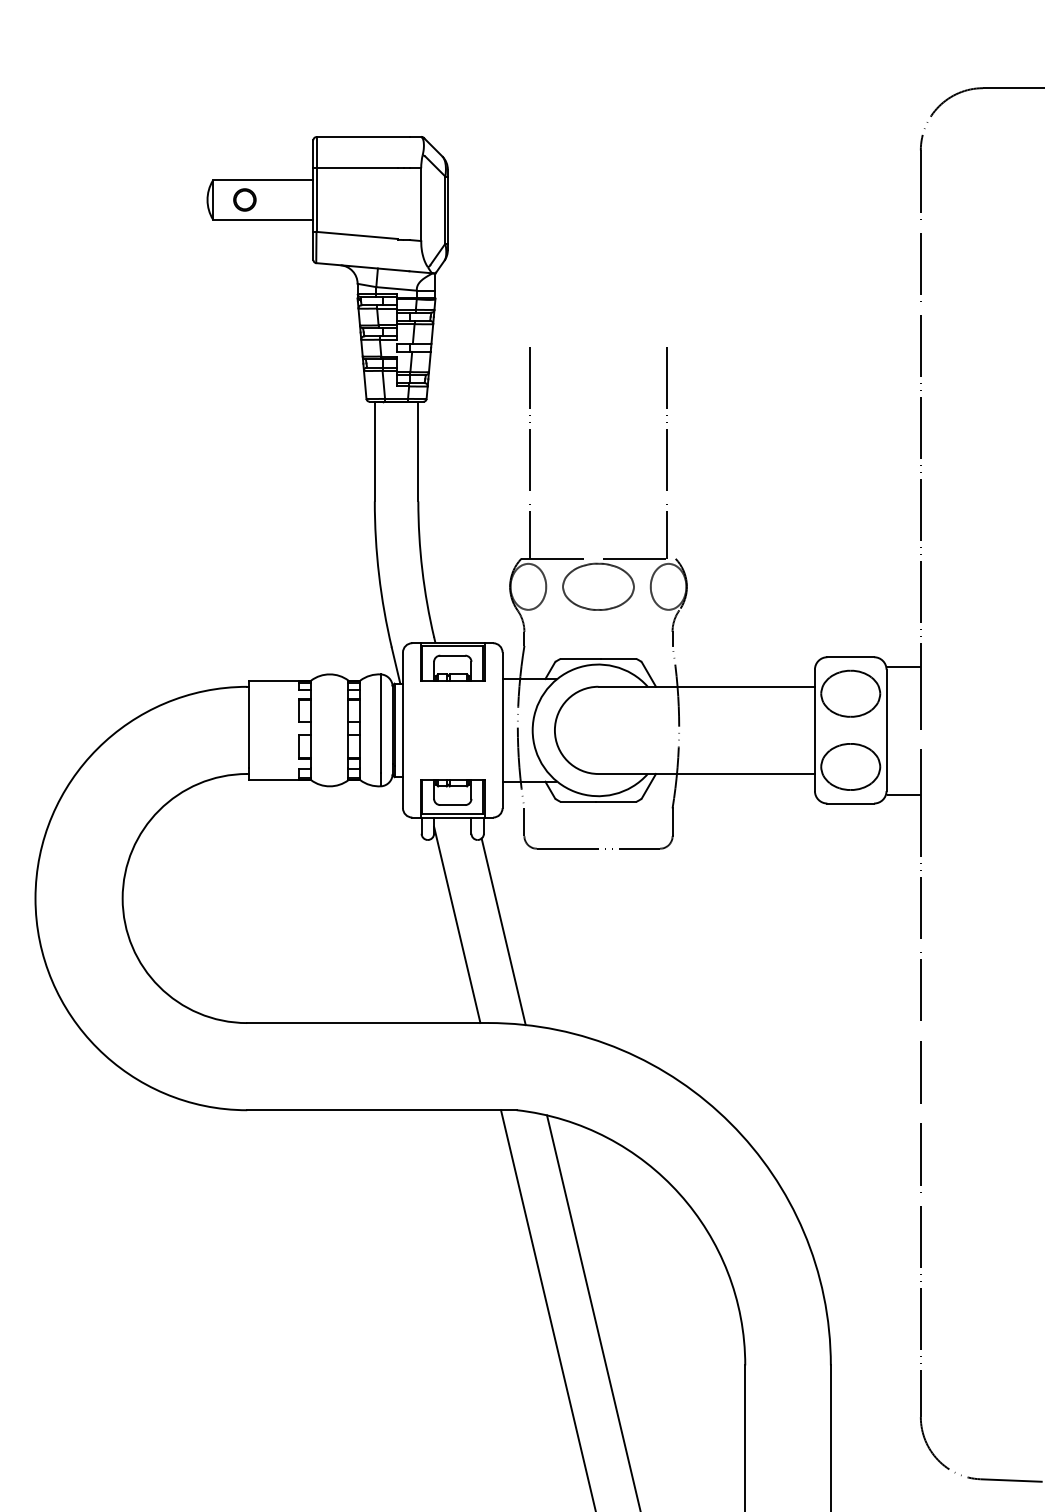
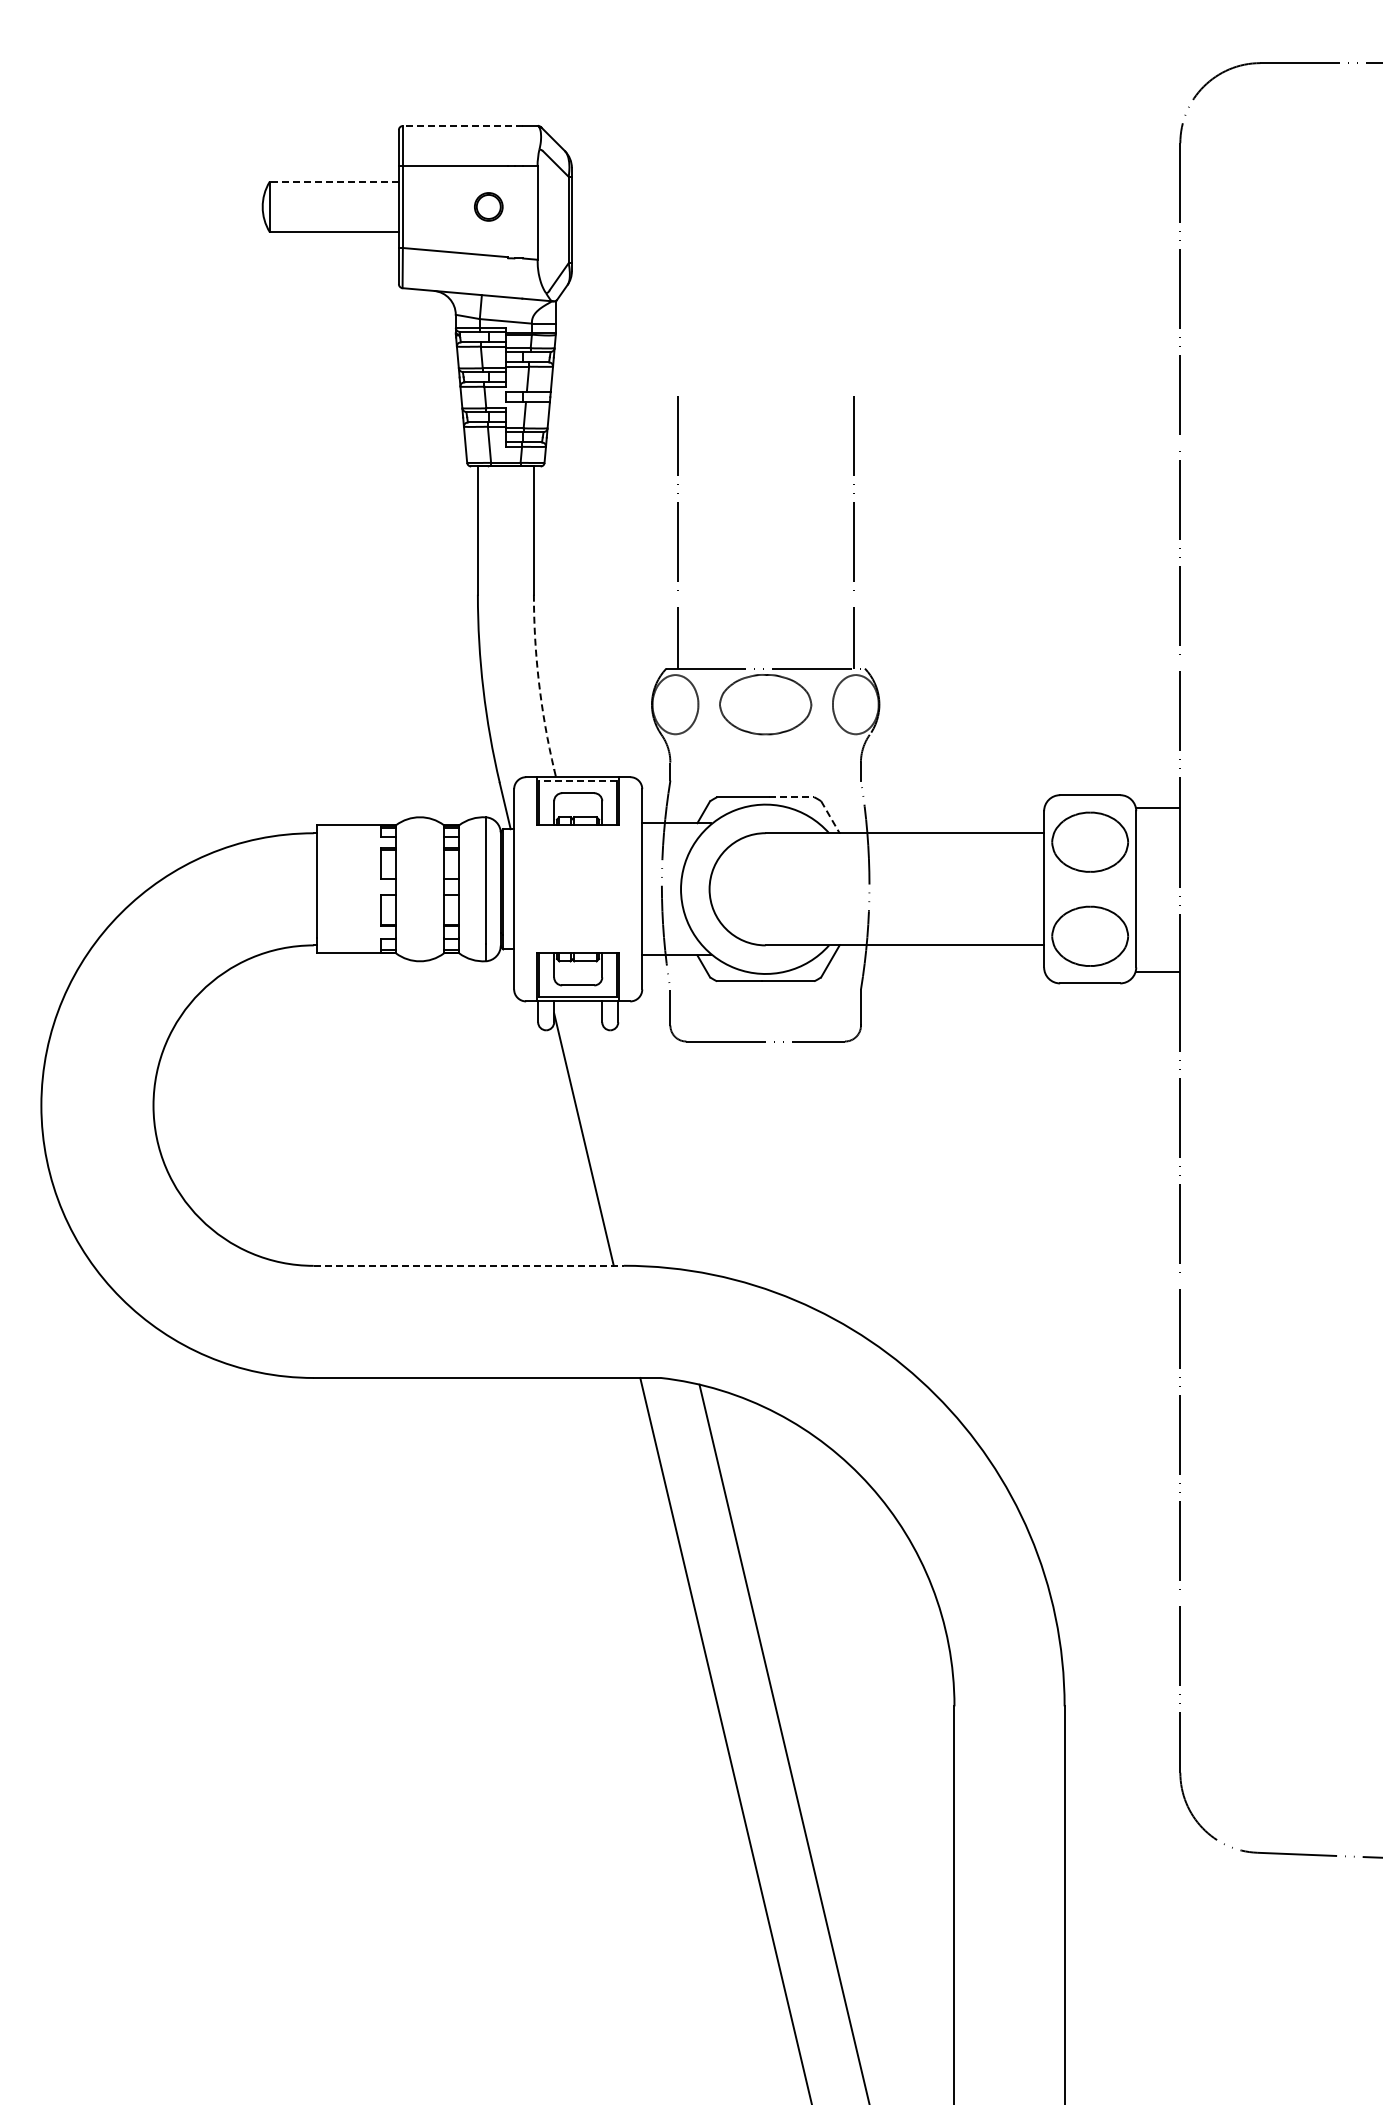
line: (362, 137) -> (462, 126), solid -> dashed
line: (263, 180) -> (334, 181), solid -> dashed
part: (244, 199) -> (488, 206), moved
arc: (422, 569) -> (539, 682), solid -> dashed
line: (452, 646) -> (577, 781), solid -> dashed
line: (619, 659) -> (792, 797), solid -> dashed
line: (648, 674) -> (830, 817), solid -> dashed
line: (503, 931) -> (643, 1148), removed
line: (368, 1022) -> (469, 1265), solid -> dashed

